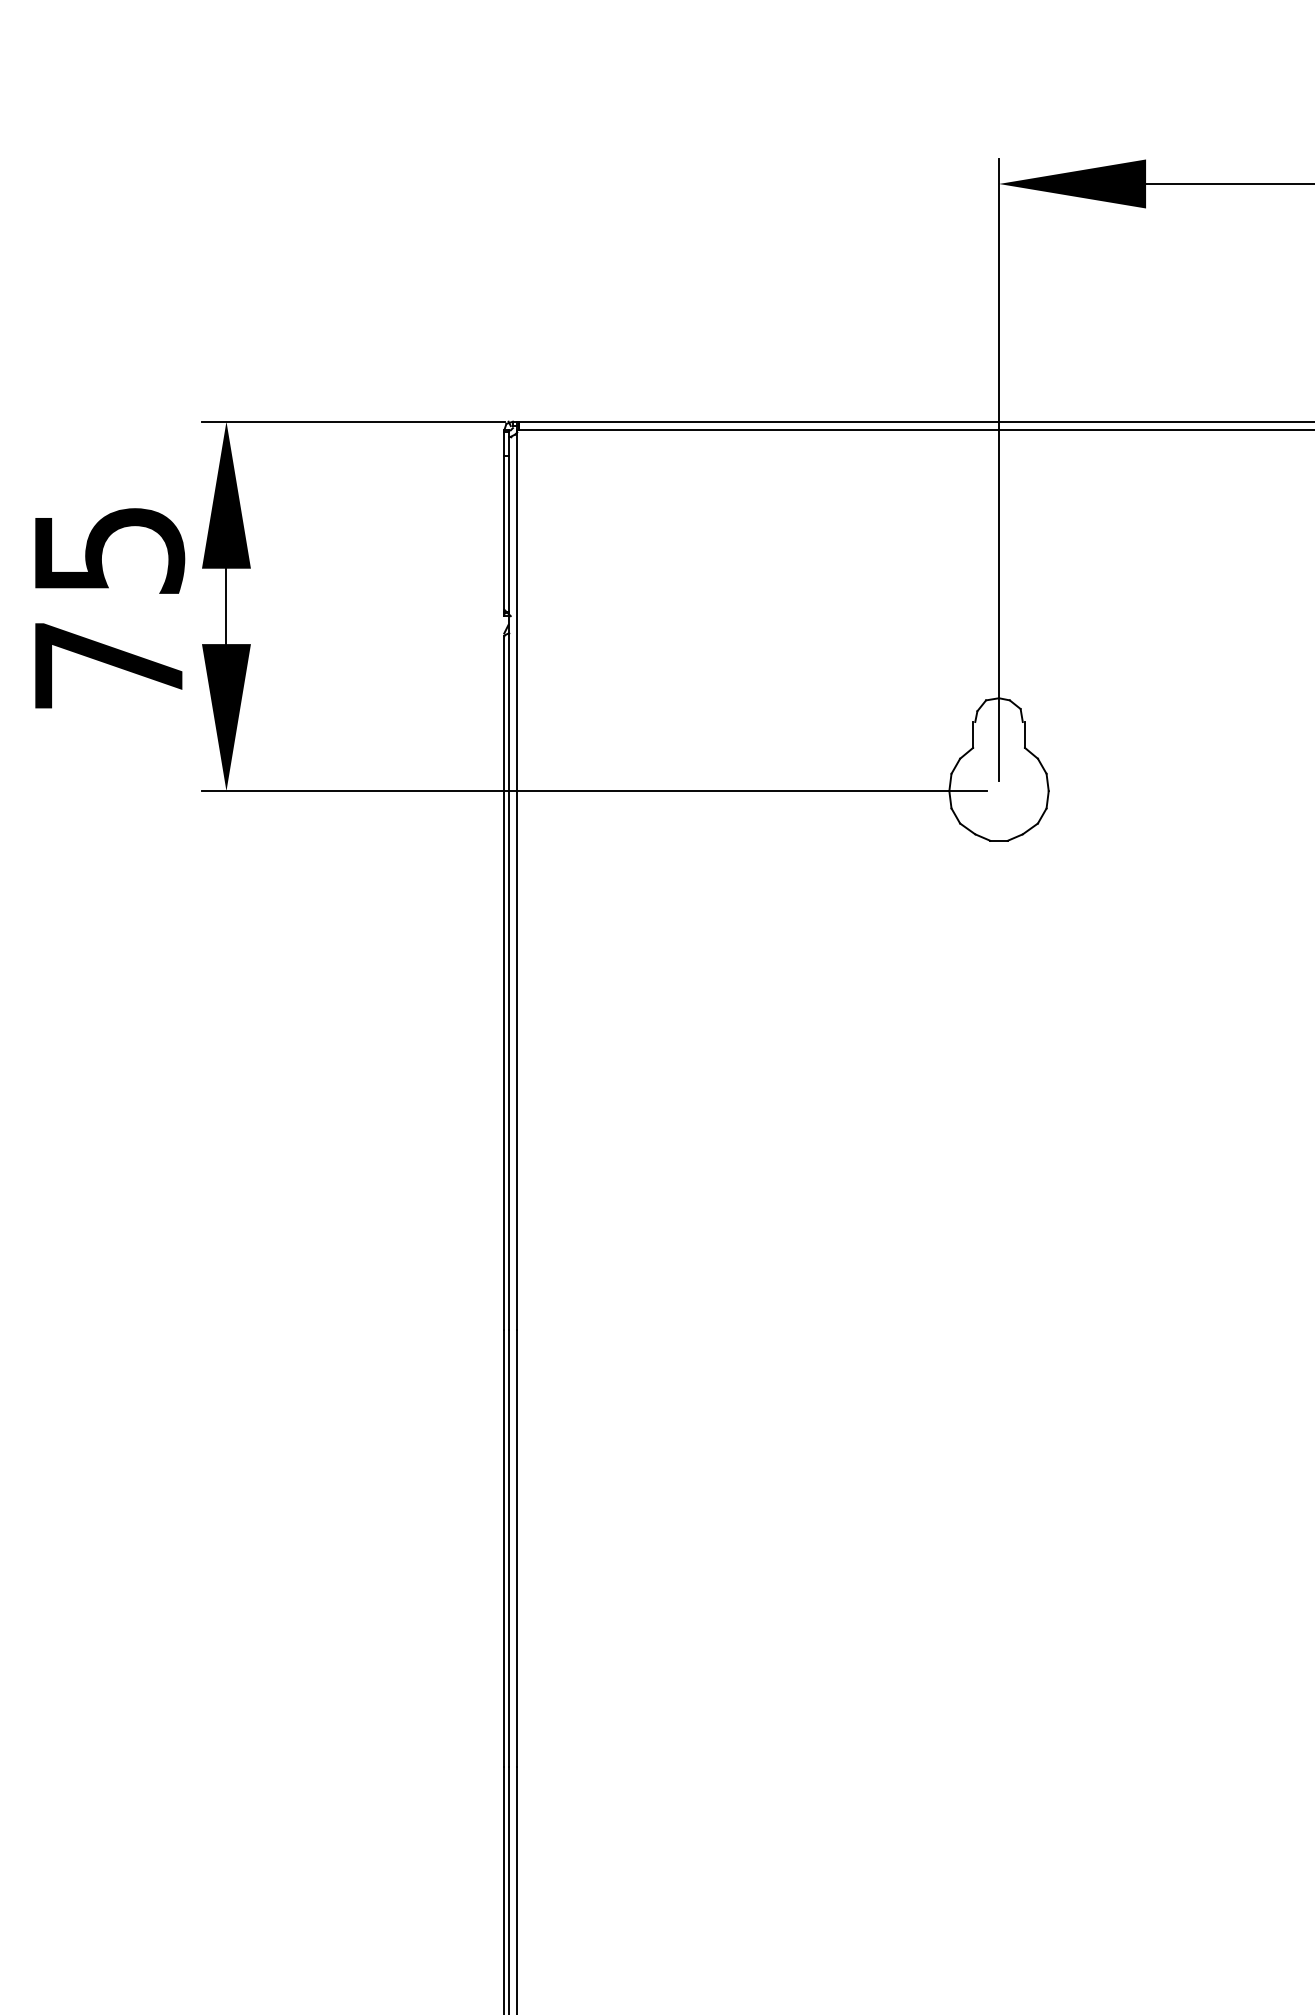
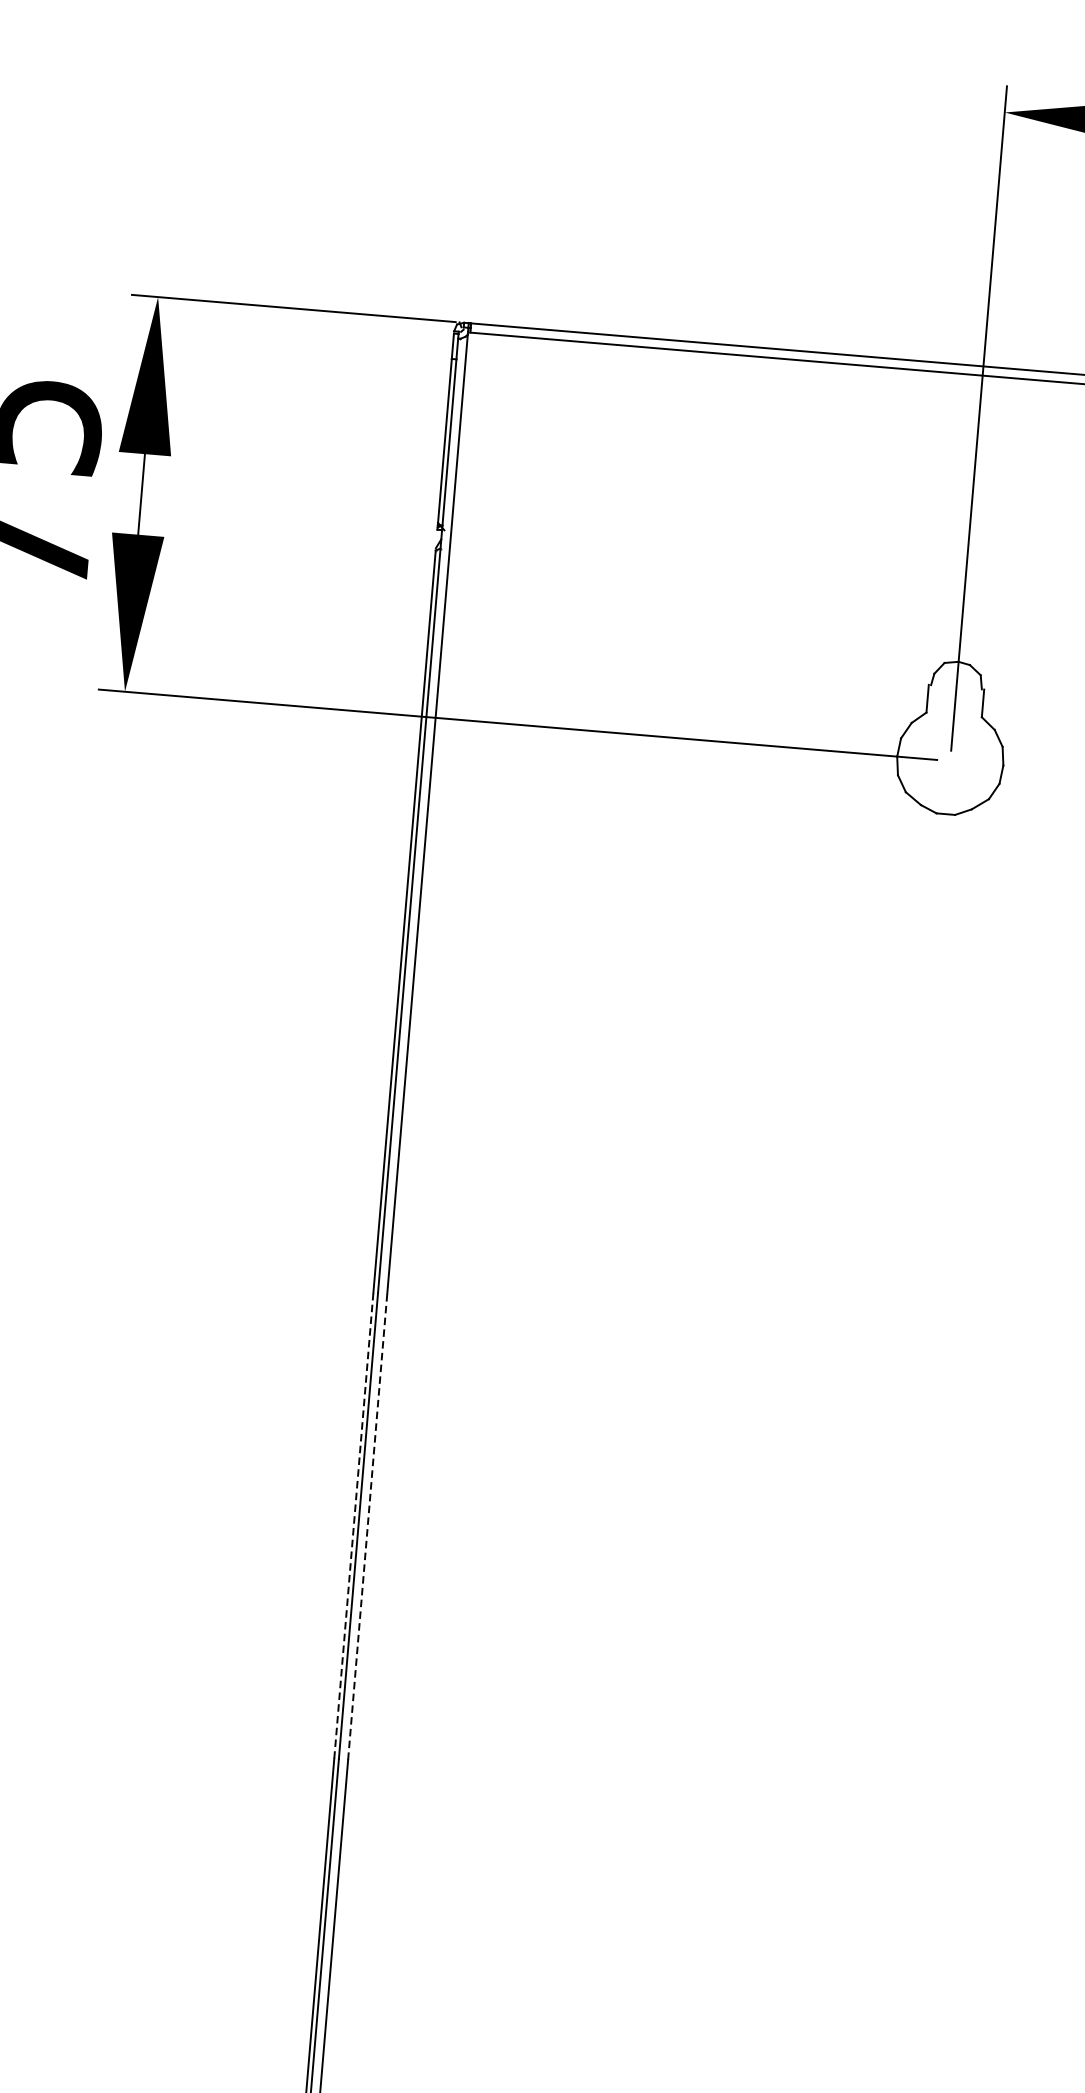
line: (504, 1547) -> (354, 1524), solid -> dashed
line: (517, 1547) -> (368, 1525), solid -> dashed

